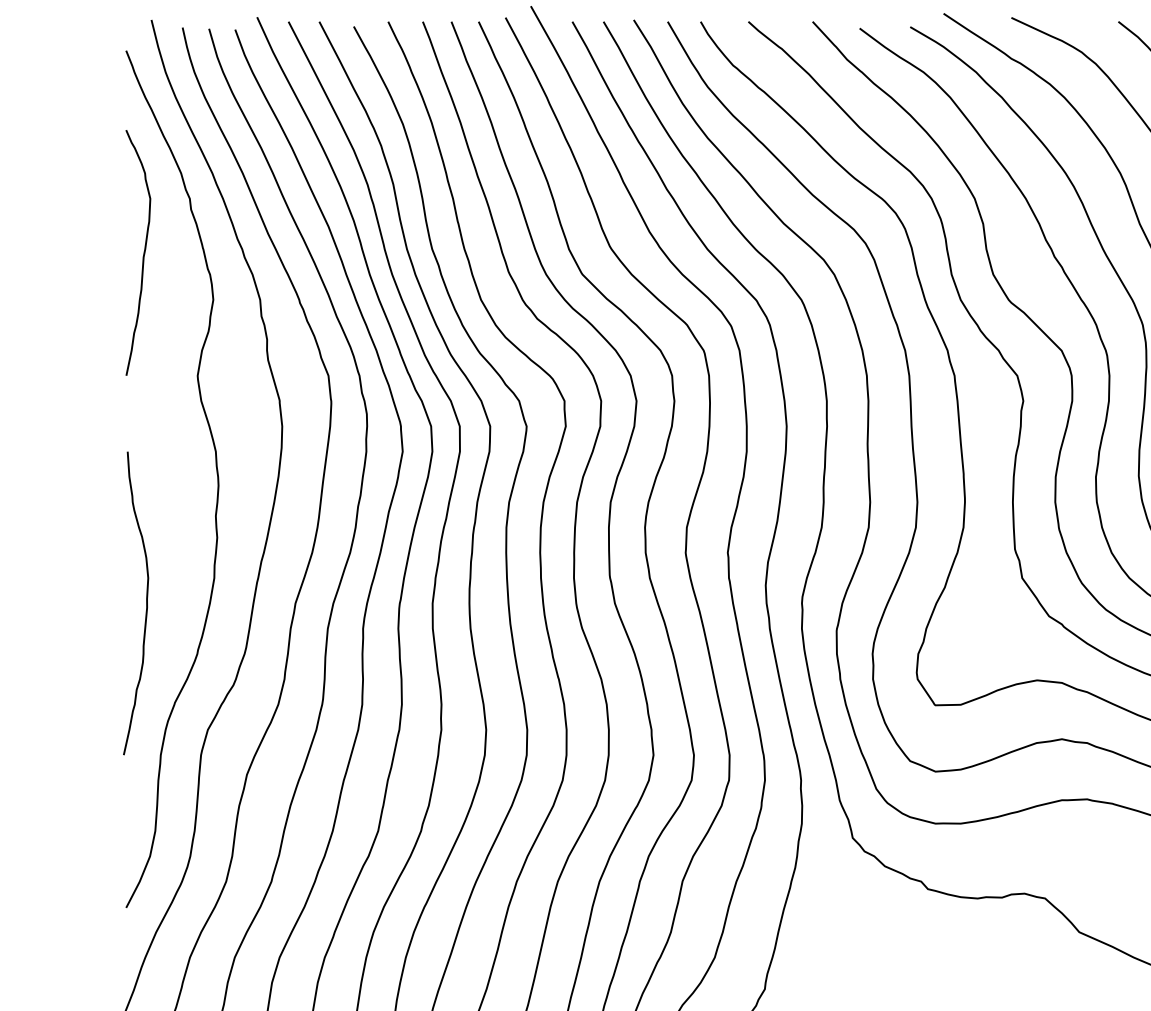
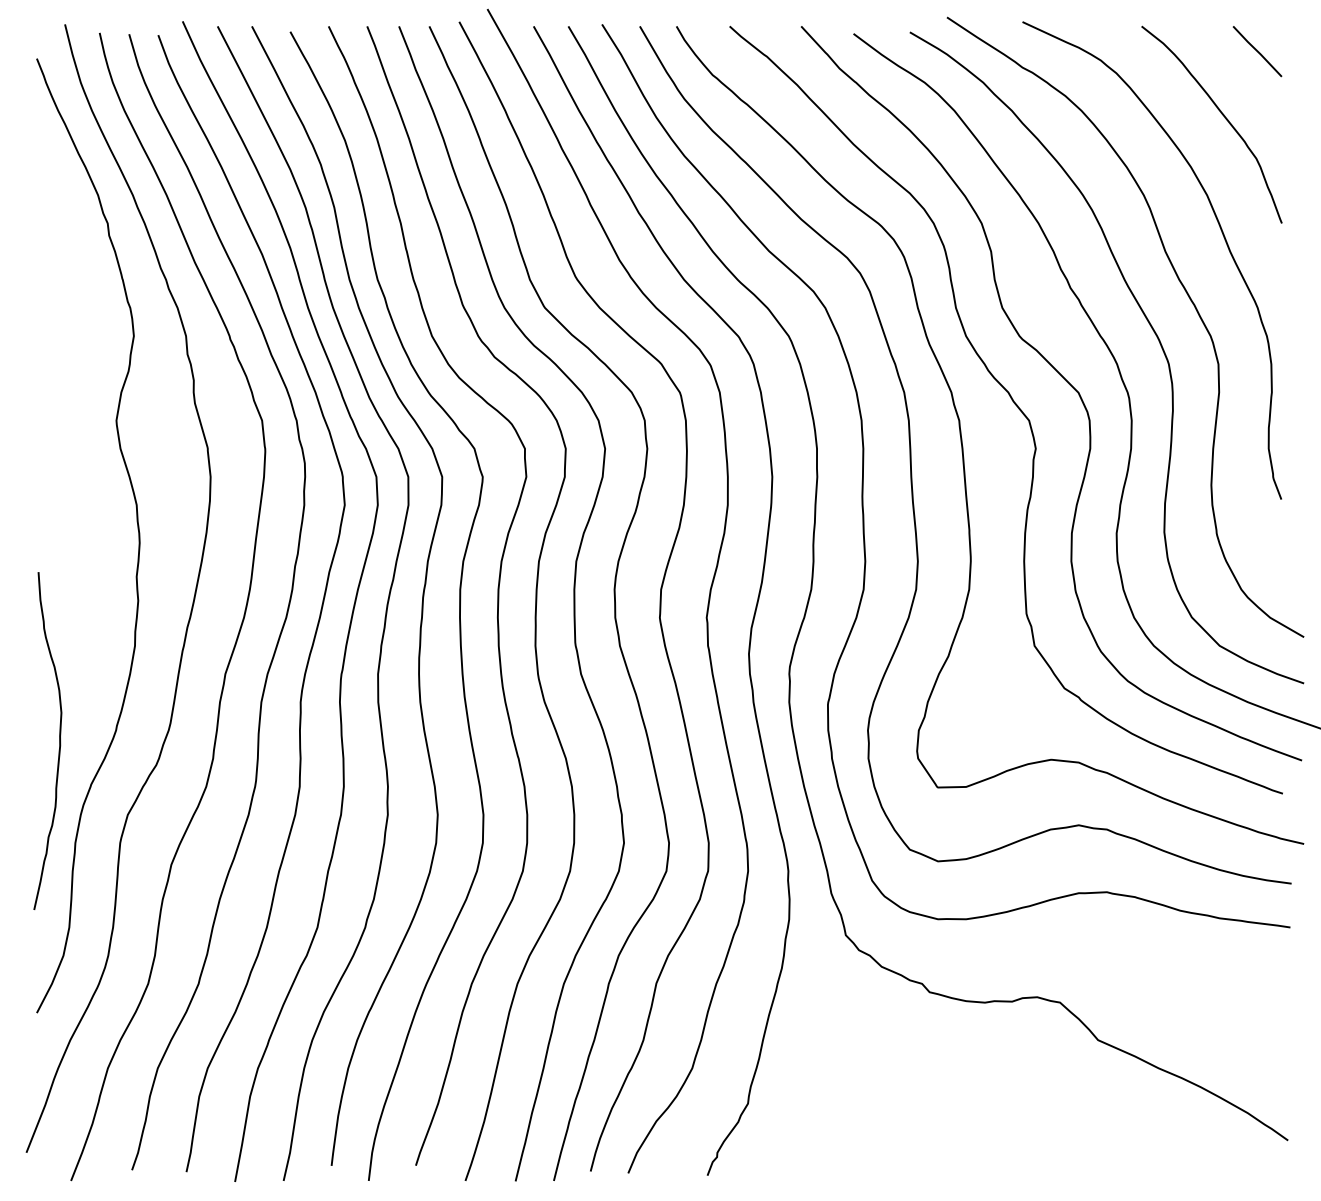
curve: (142, 255) -> (55, 286), removed
curve: (146, 602) -> (59, 740), moved

